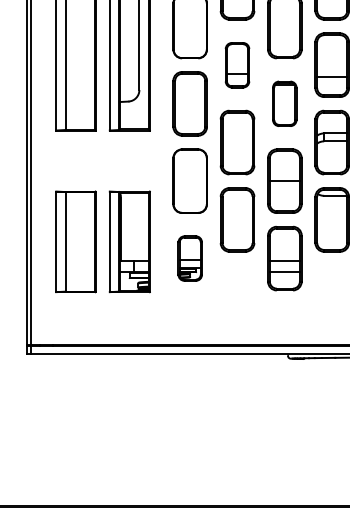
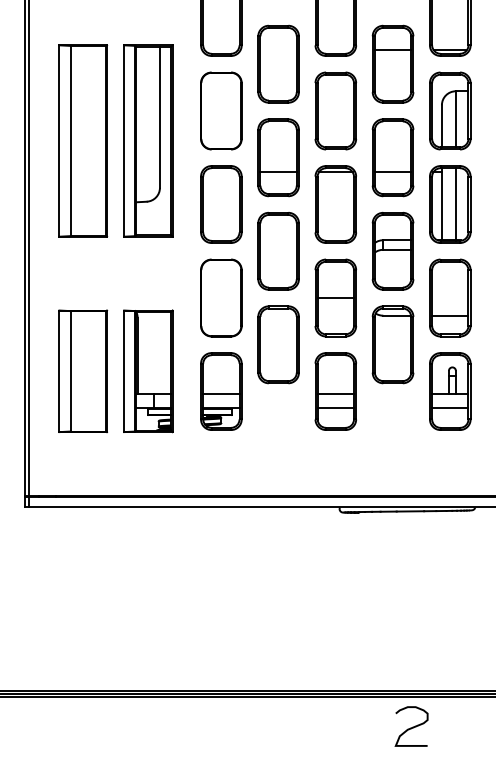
part: (237, 64) -> (278, 157), size x1.43
part: (284, 103) -> (335, 204), size x1.43
part: (190, 258) -> (221, 391), size x1.43

